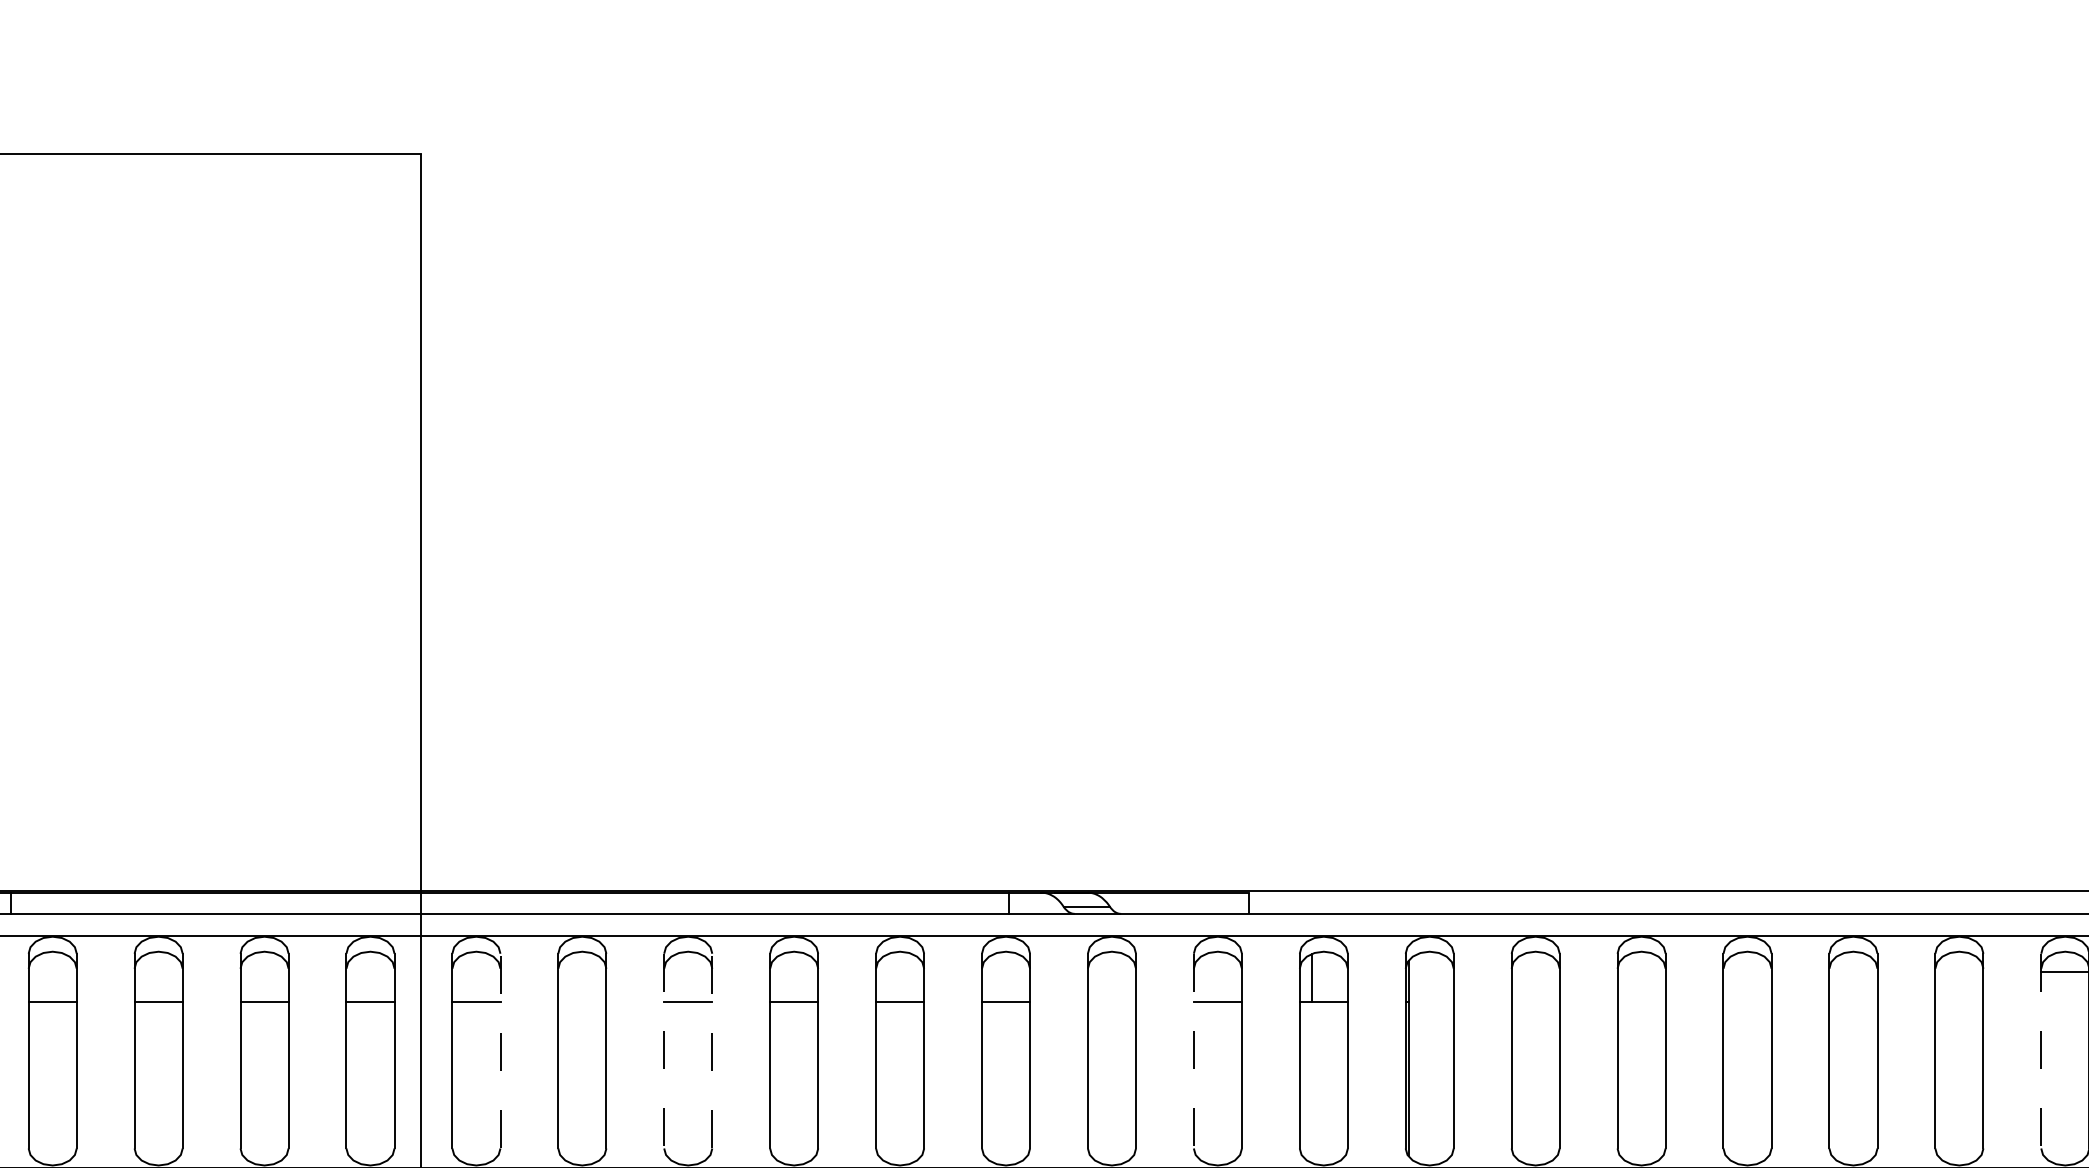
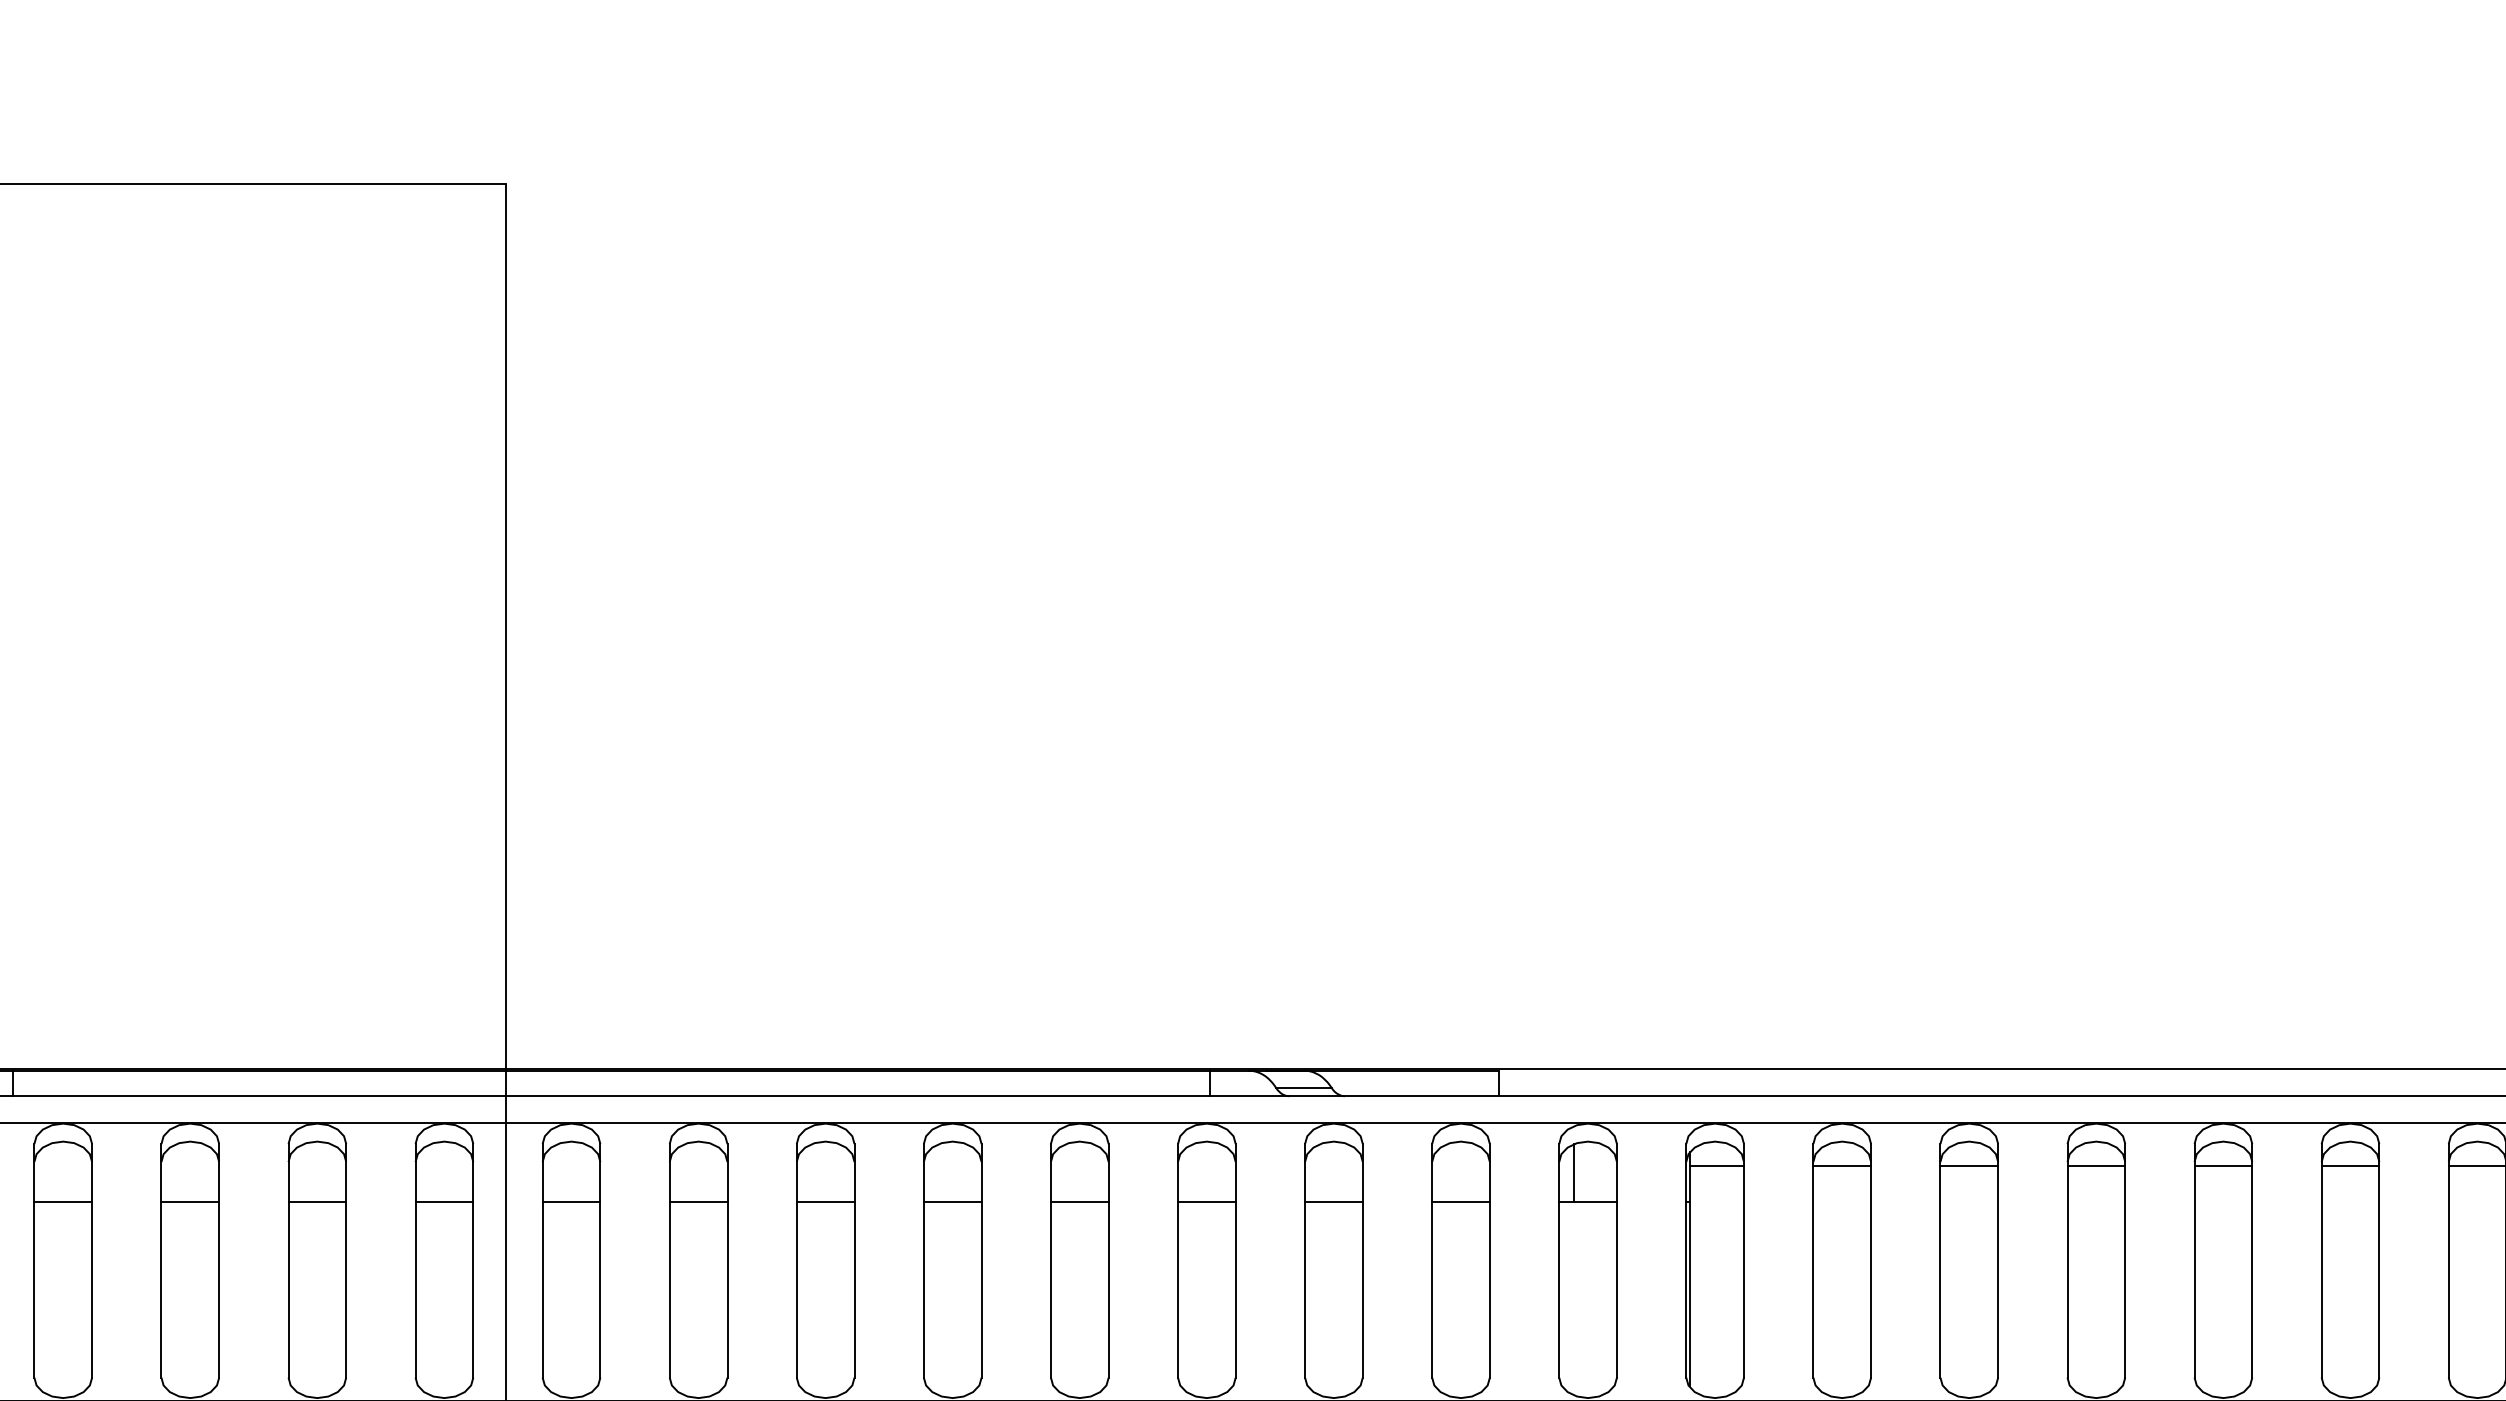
line: (1430, 971) -> (1716, 1165), added
line: (1535, 971) -> (1842, 1165), added
line: (1641, 971) -> (1969, 1165), added
line: (1747, 971) -> (2096, 1165), added
line: (1853, 971) -> (2223, 1165), added
line: (1959, 971) -> (2350, 1165), added
line: (582, 1002) -> (698, 1202), added
line: (1111, 1002) -> (1333, 1202), added
line: (500, 1050) -> (600, 1260), dashed -> solid
line: (663, 1050) -> (796, 1260), dashed -> solid
line: (712, 1050) -> (854, 1260), dashed -> solid
line: (1194, 1050) -> (1432, 1260), dashed -> solid
line: (2041, 1050) -> (2448, 1260), dashed -> solid

